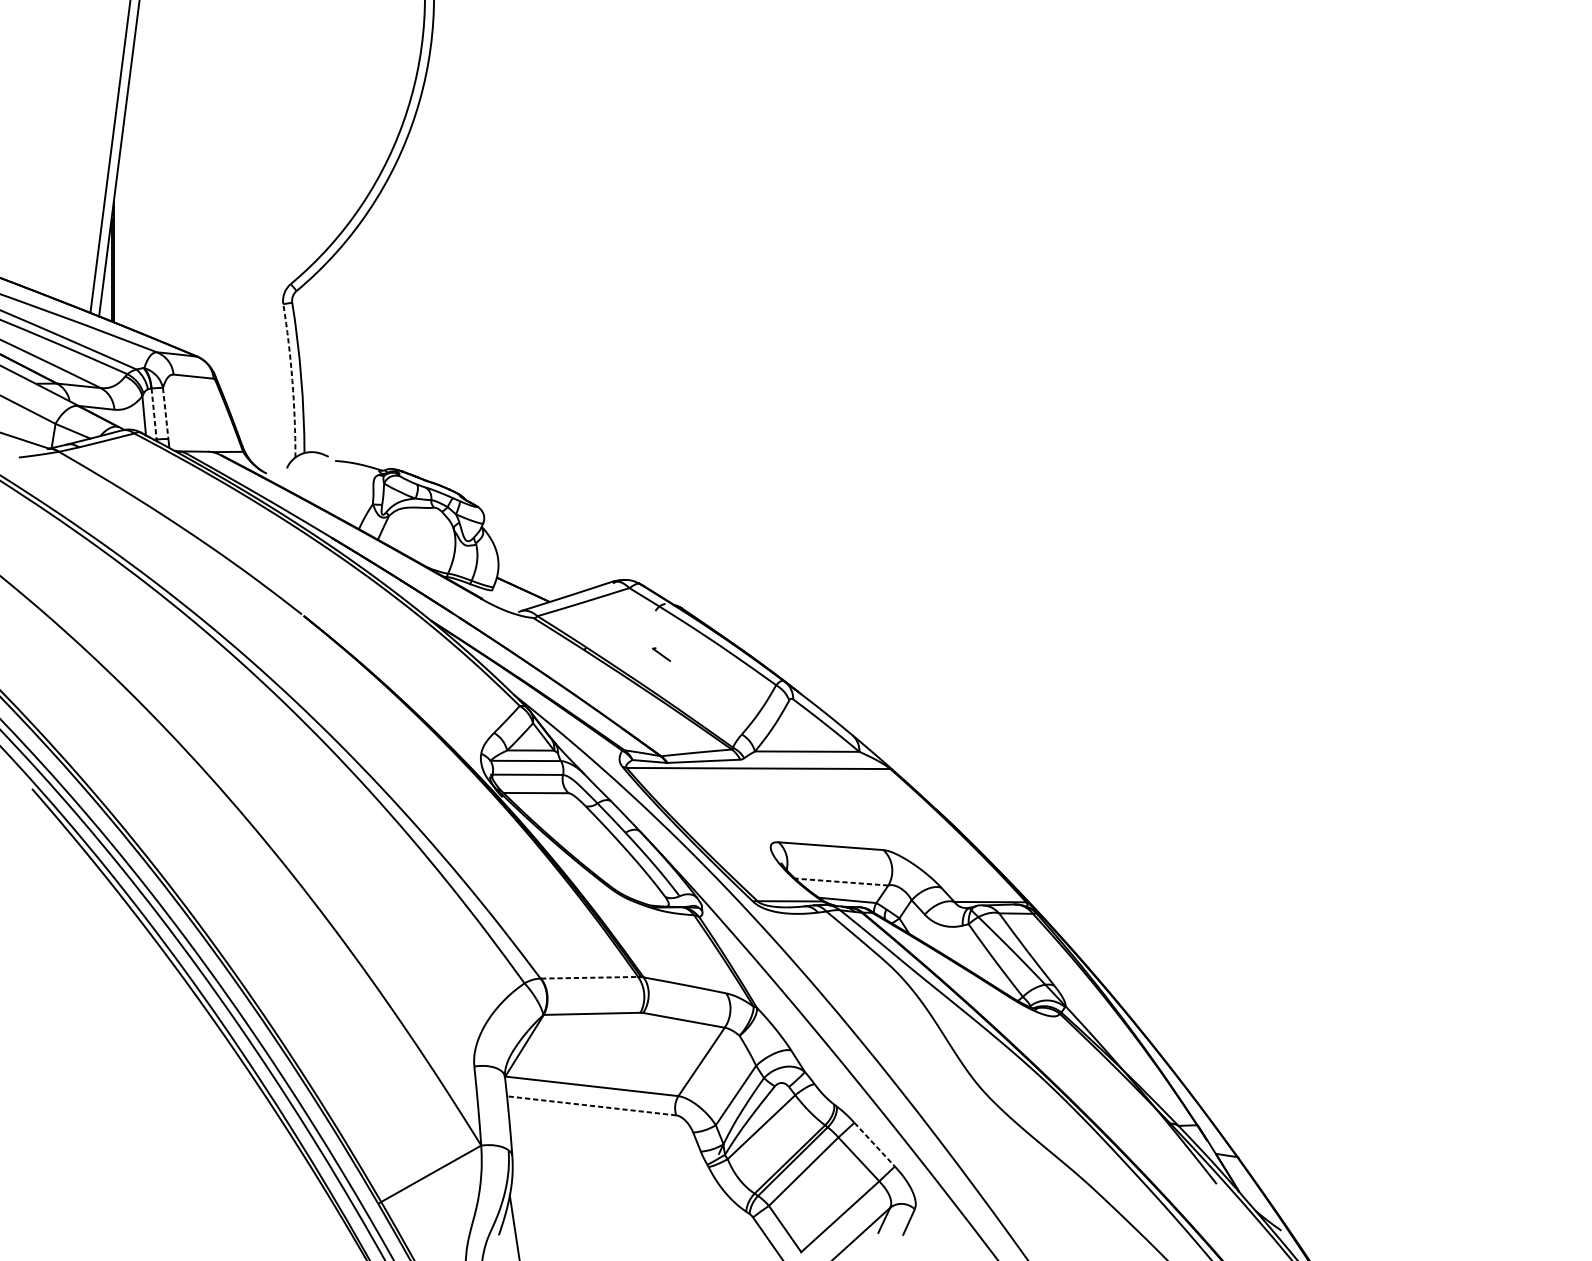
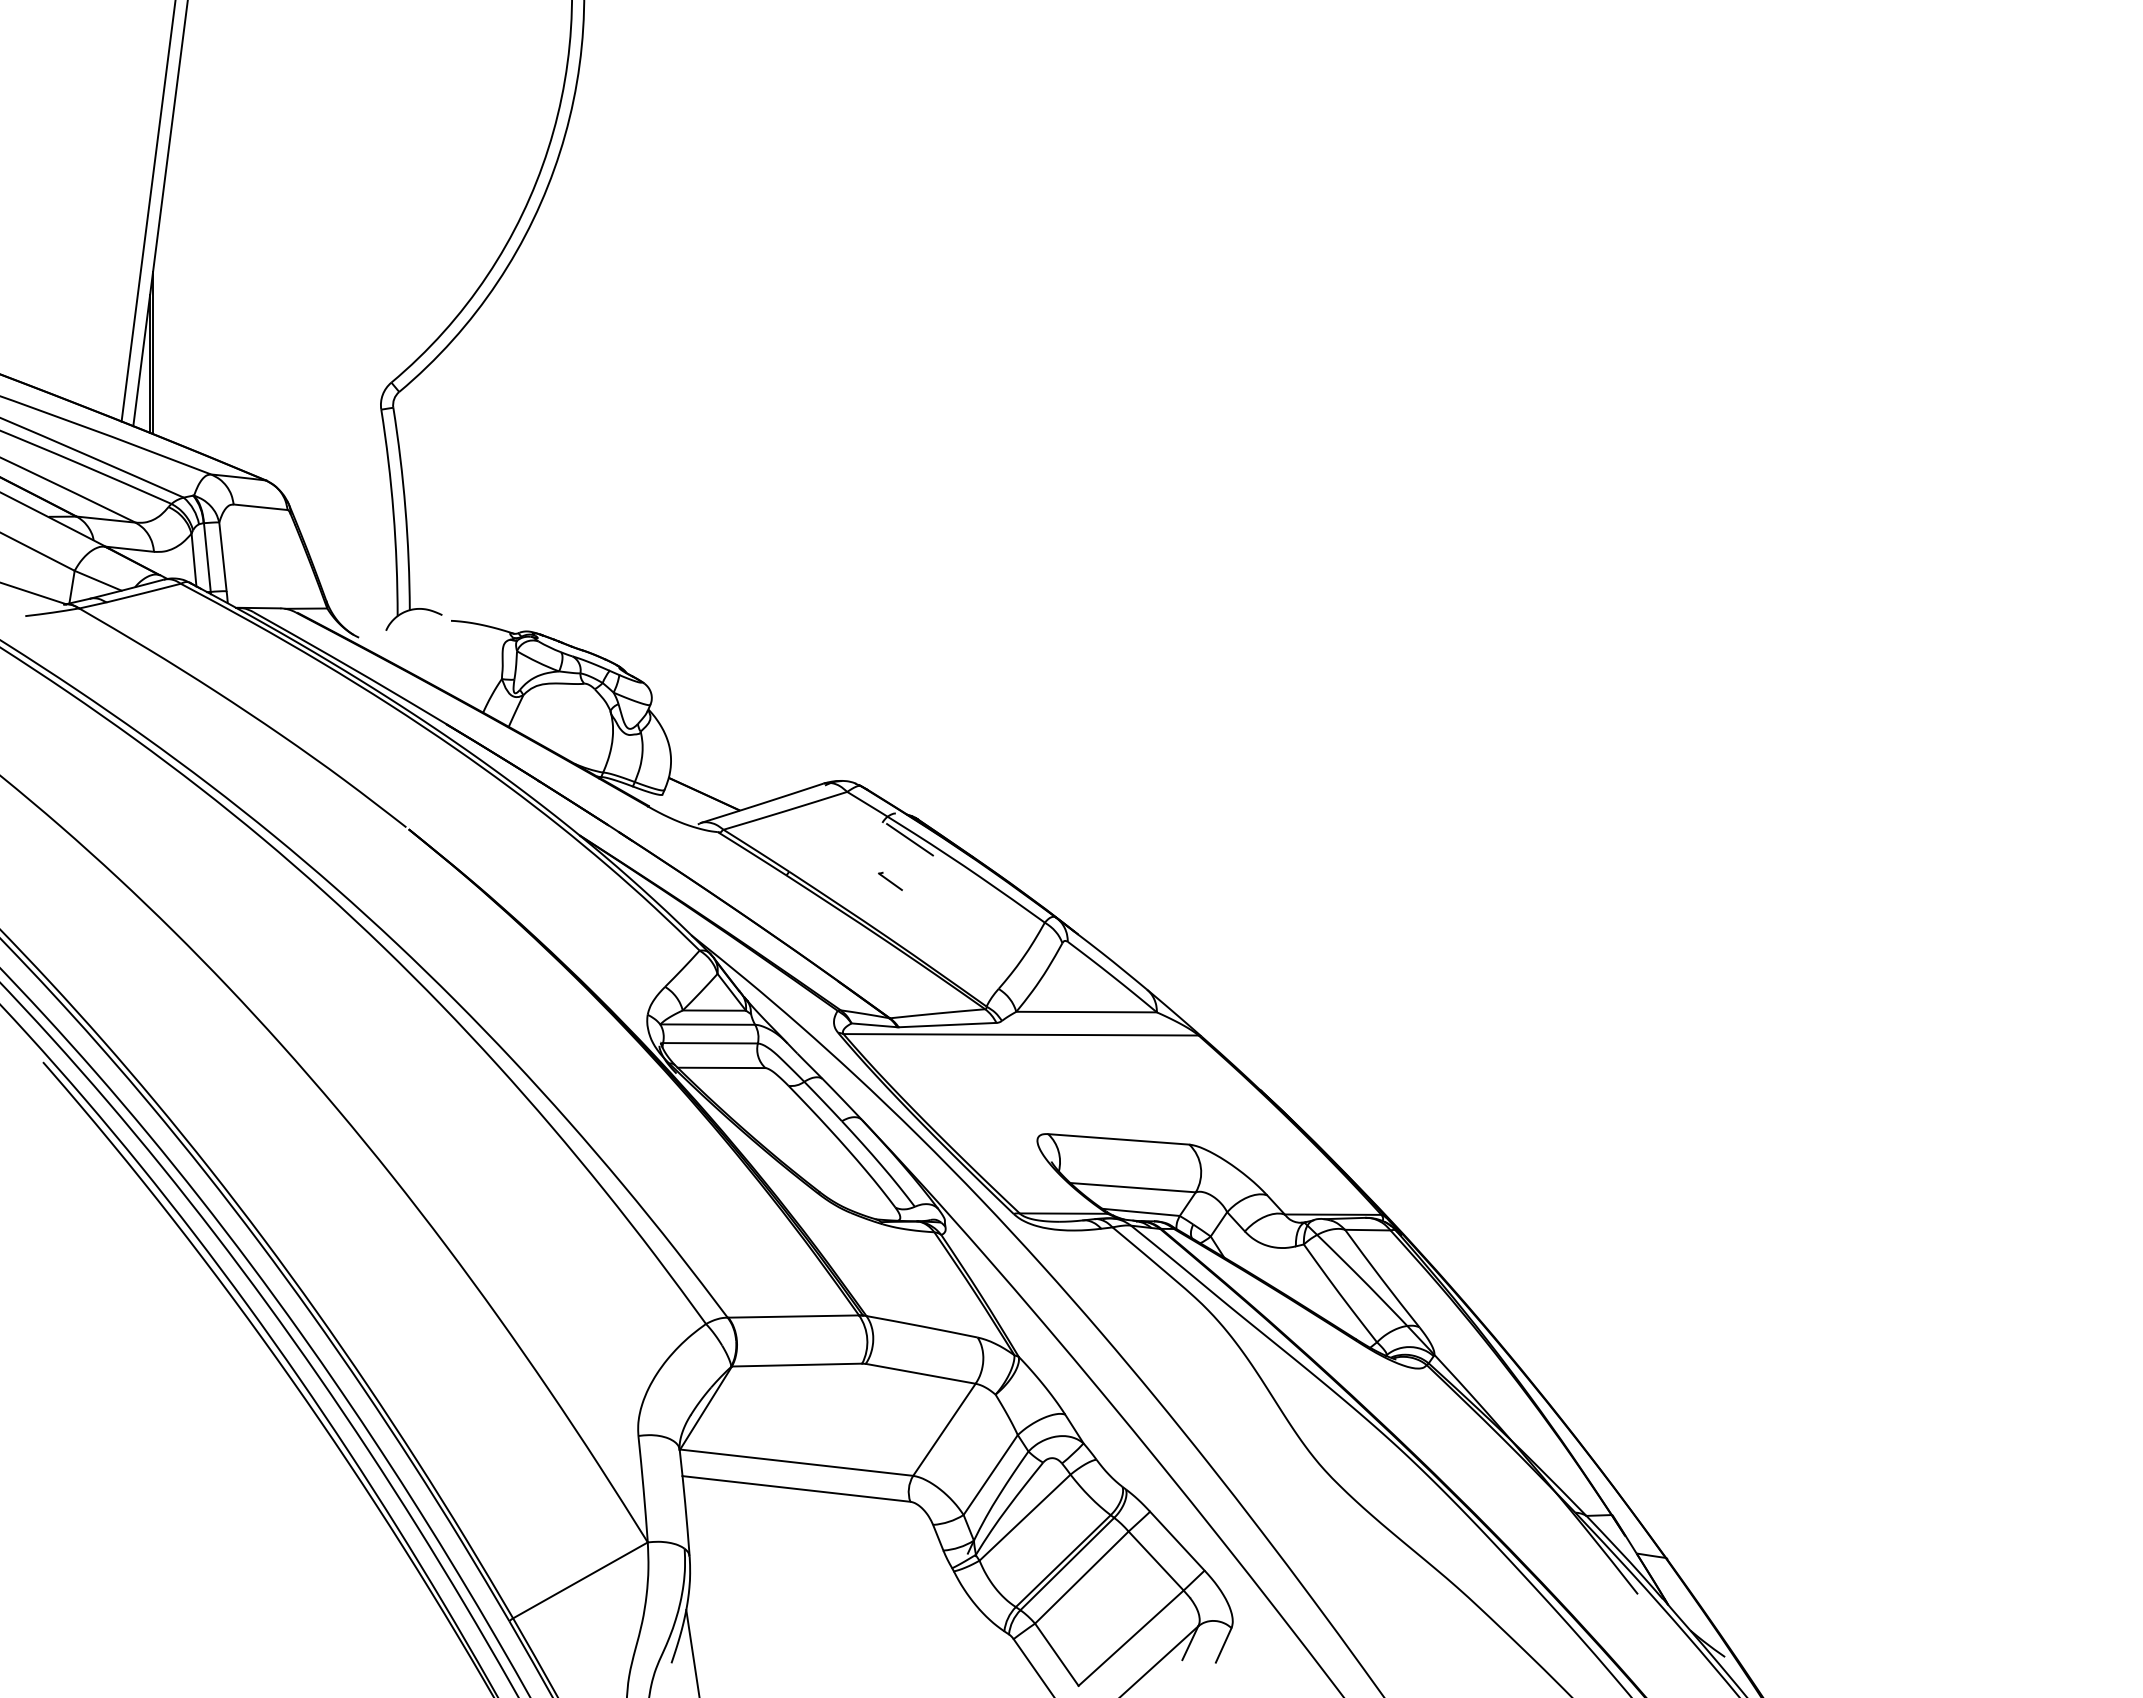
arc: (292, 380) -> (393, 512), dashed -> solid
line: (154, 413) -> (207, 557), dashed -> solid
line: (165, 413) -> (222, 556), dashed -> solid
line: (675, 623) -> (909, 839), added
line: (842, 881) -> (1133, 1187), dashed -> solid
line: (590, 977) -> (794, 1316), dashed -> solid
line: (591, 1105) -> (796, 1488), dashed -> solid
line: (874, 1144) -> (1177, 1541), dashed -> solid

